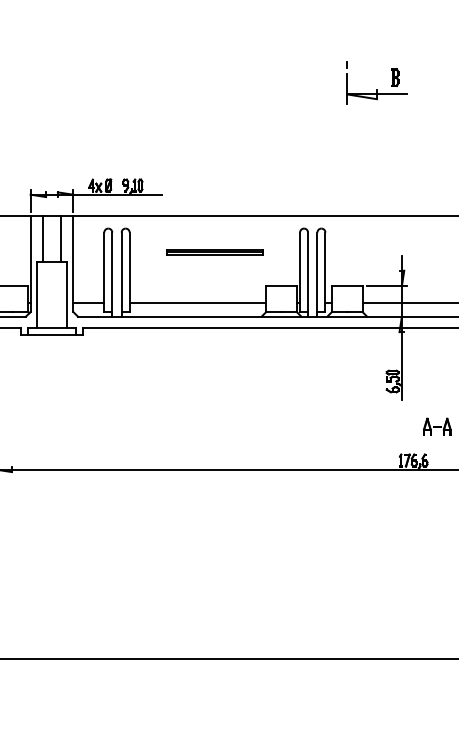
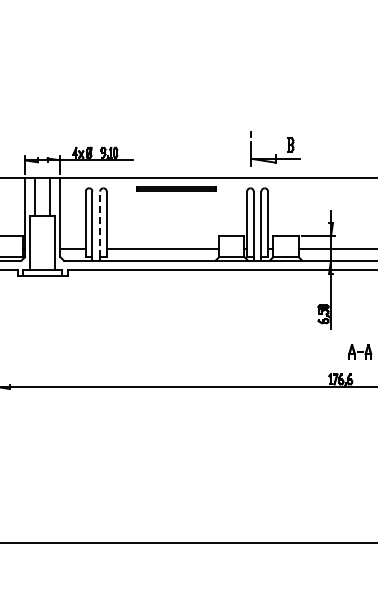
part: (376, 82) -> (275, 148), moved
part: (214, 251) -> (176, 188), moved
line: (122, 272) -> (100, 224), solid -> dashed

